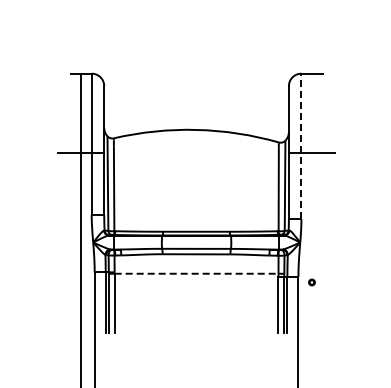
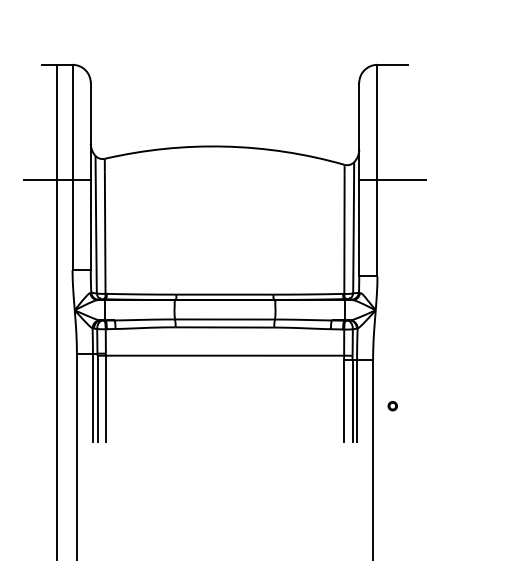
line: (301, 146) -> (377, 170), dashed -> solid
line: (196, 273) -> (224, 355), dashed -> solid
part: (311, 282) -> (392, 406), moved

